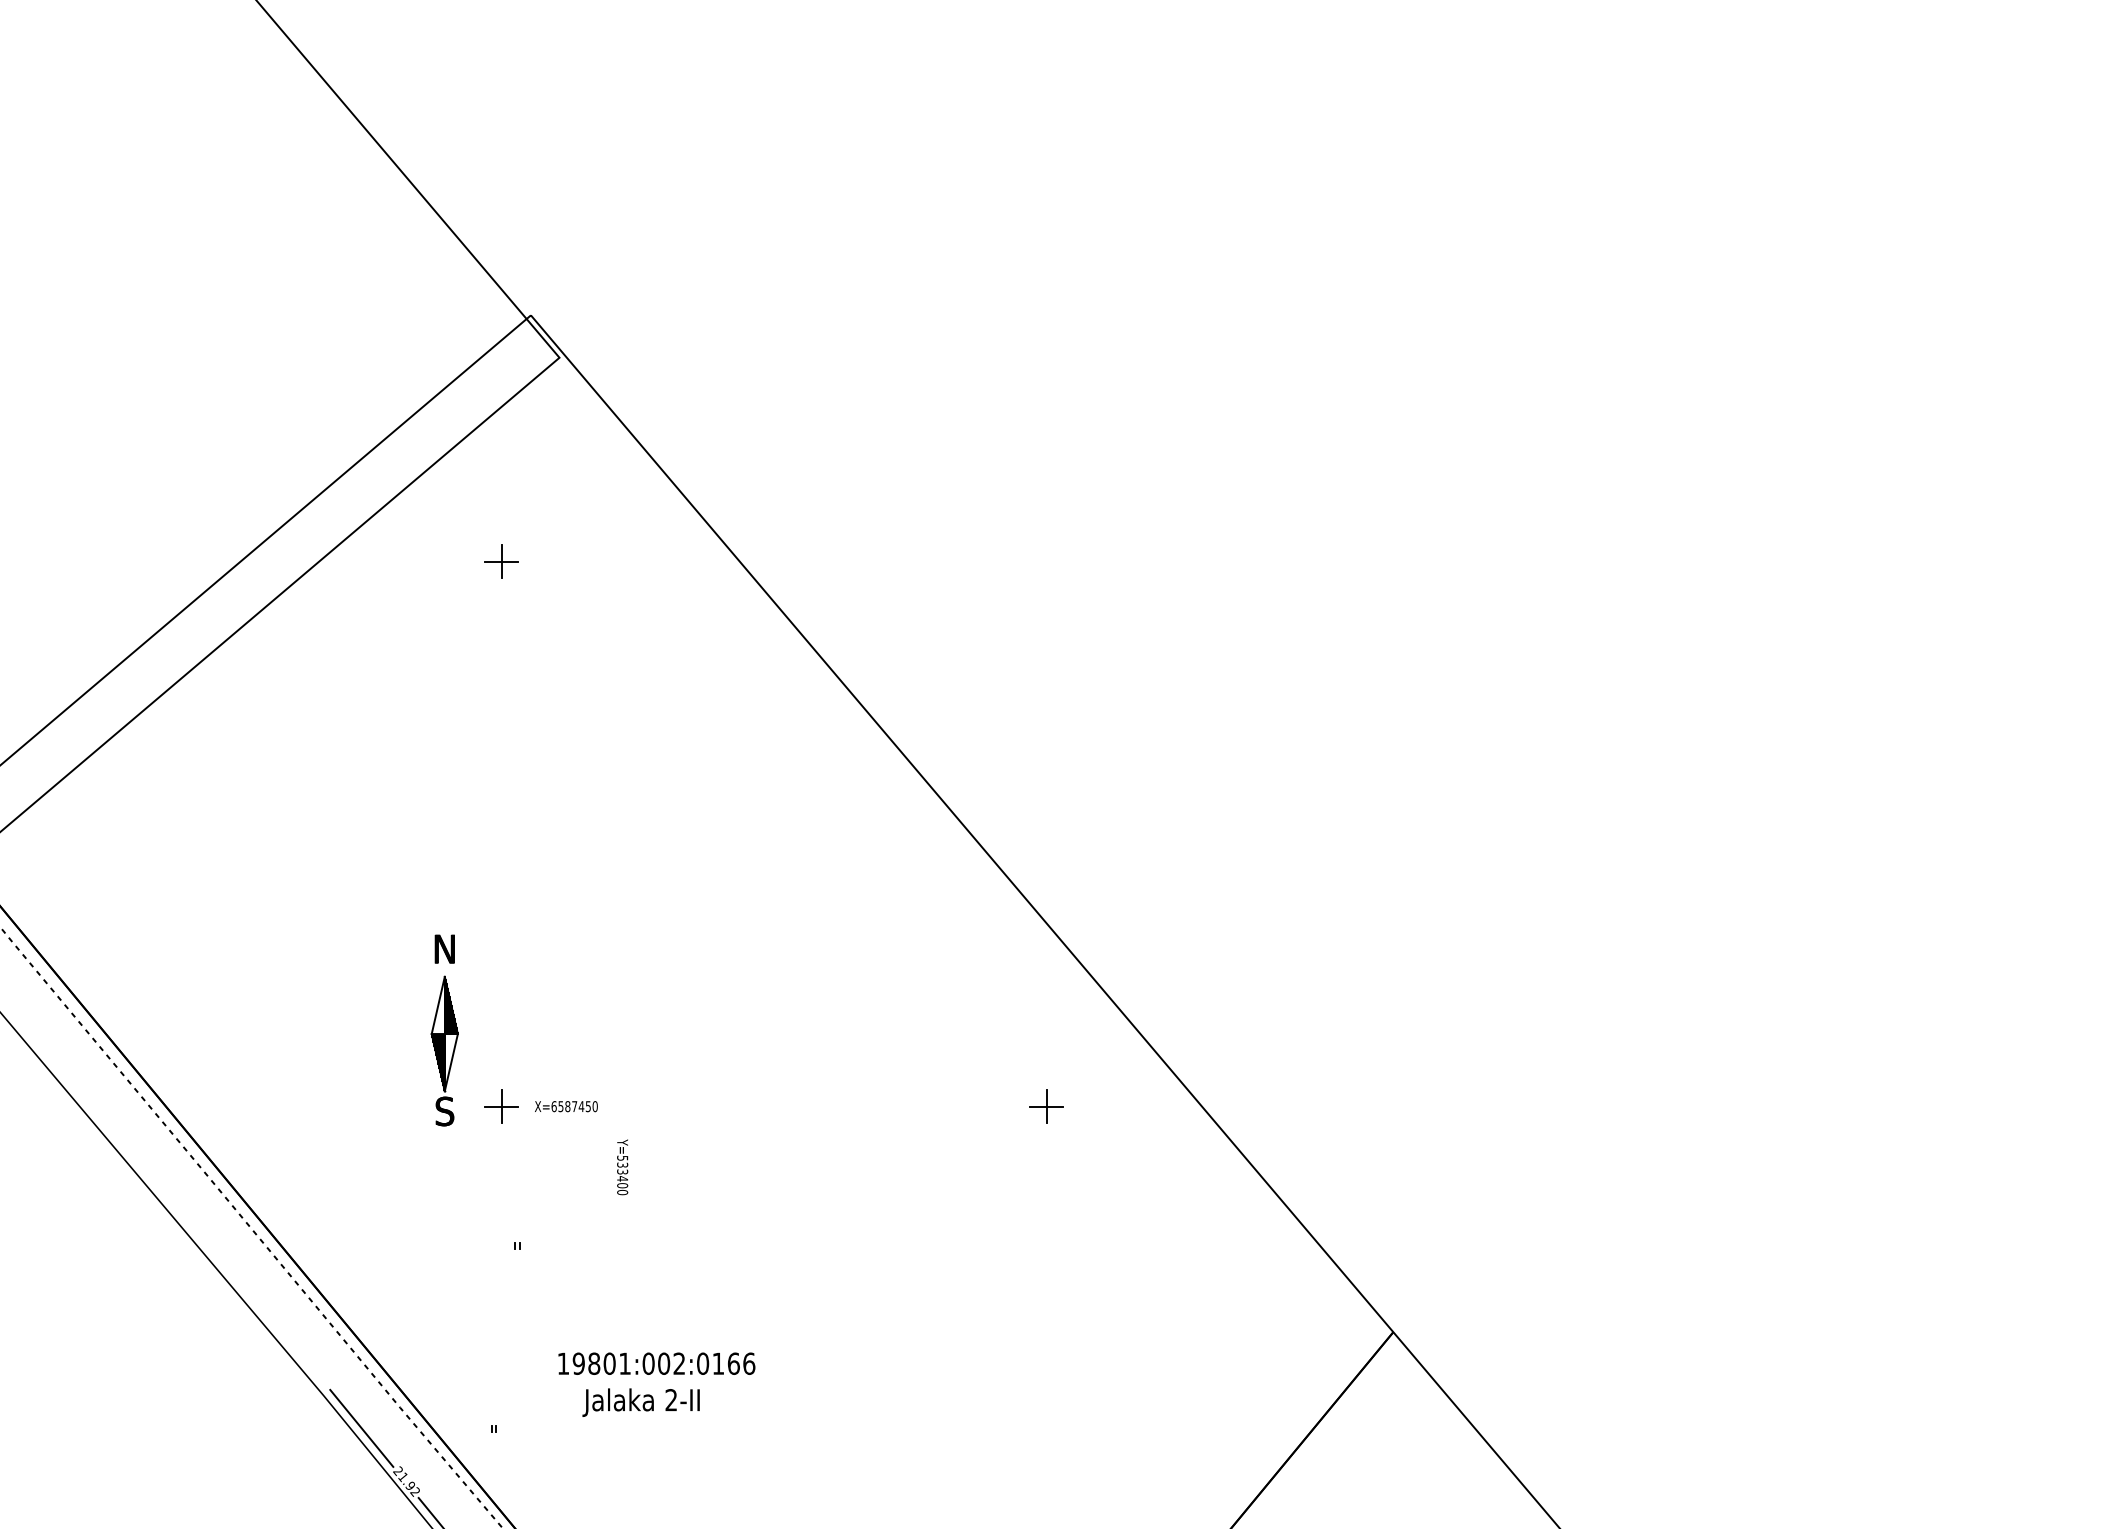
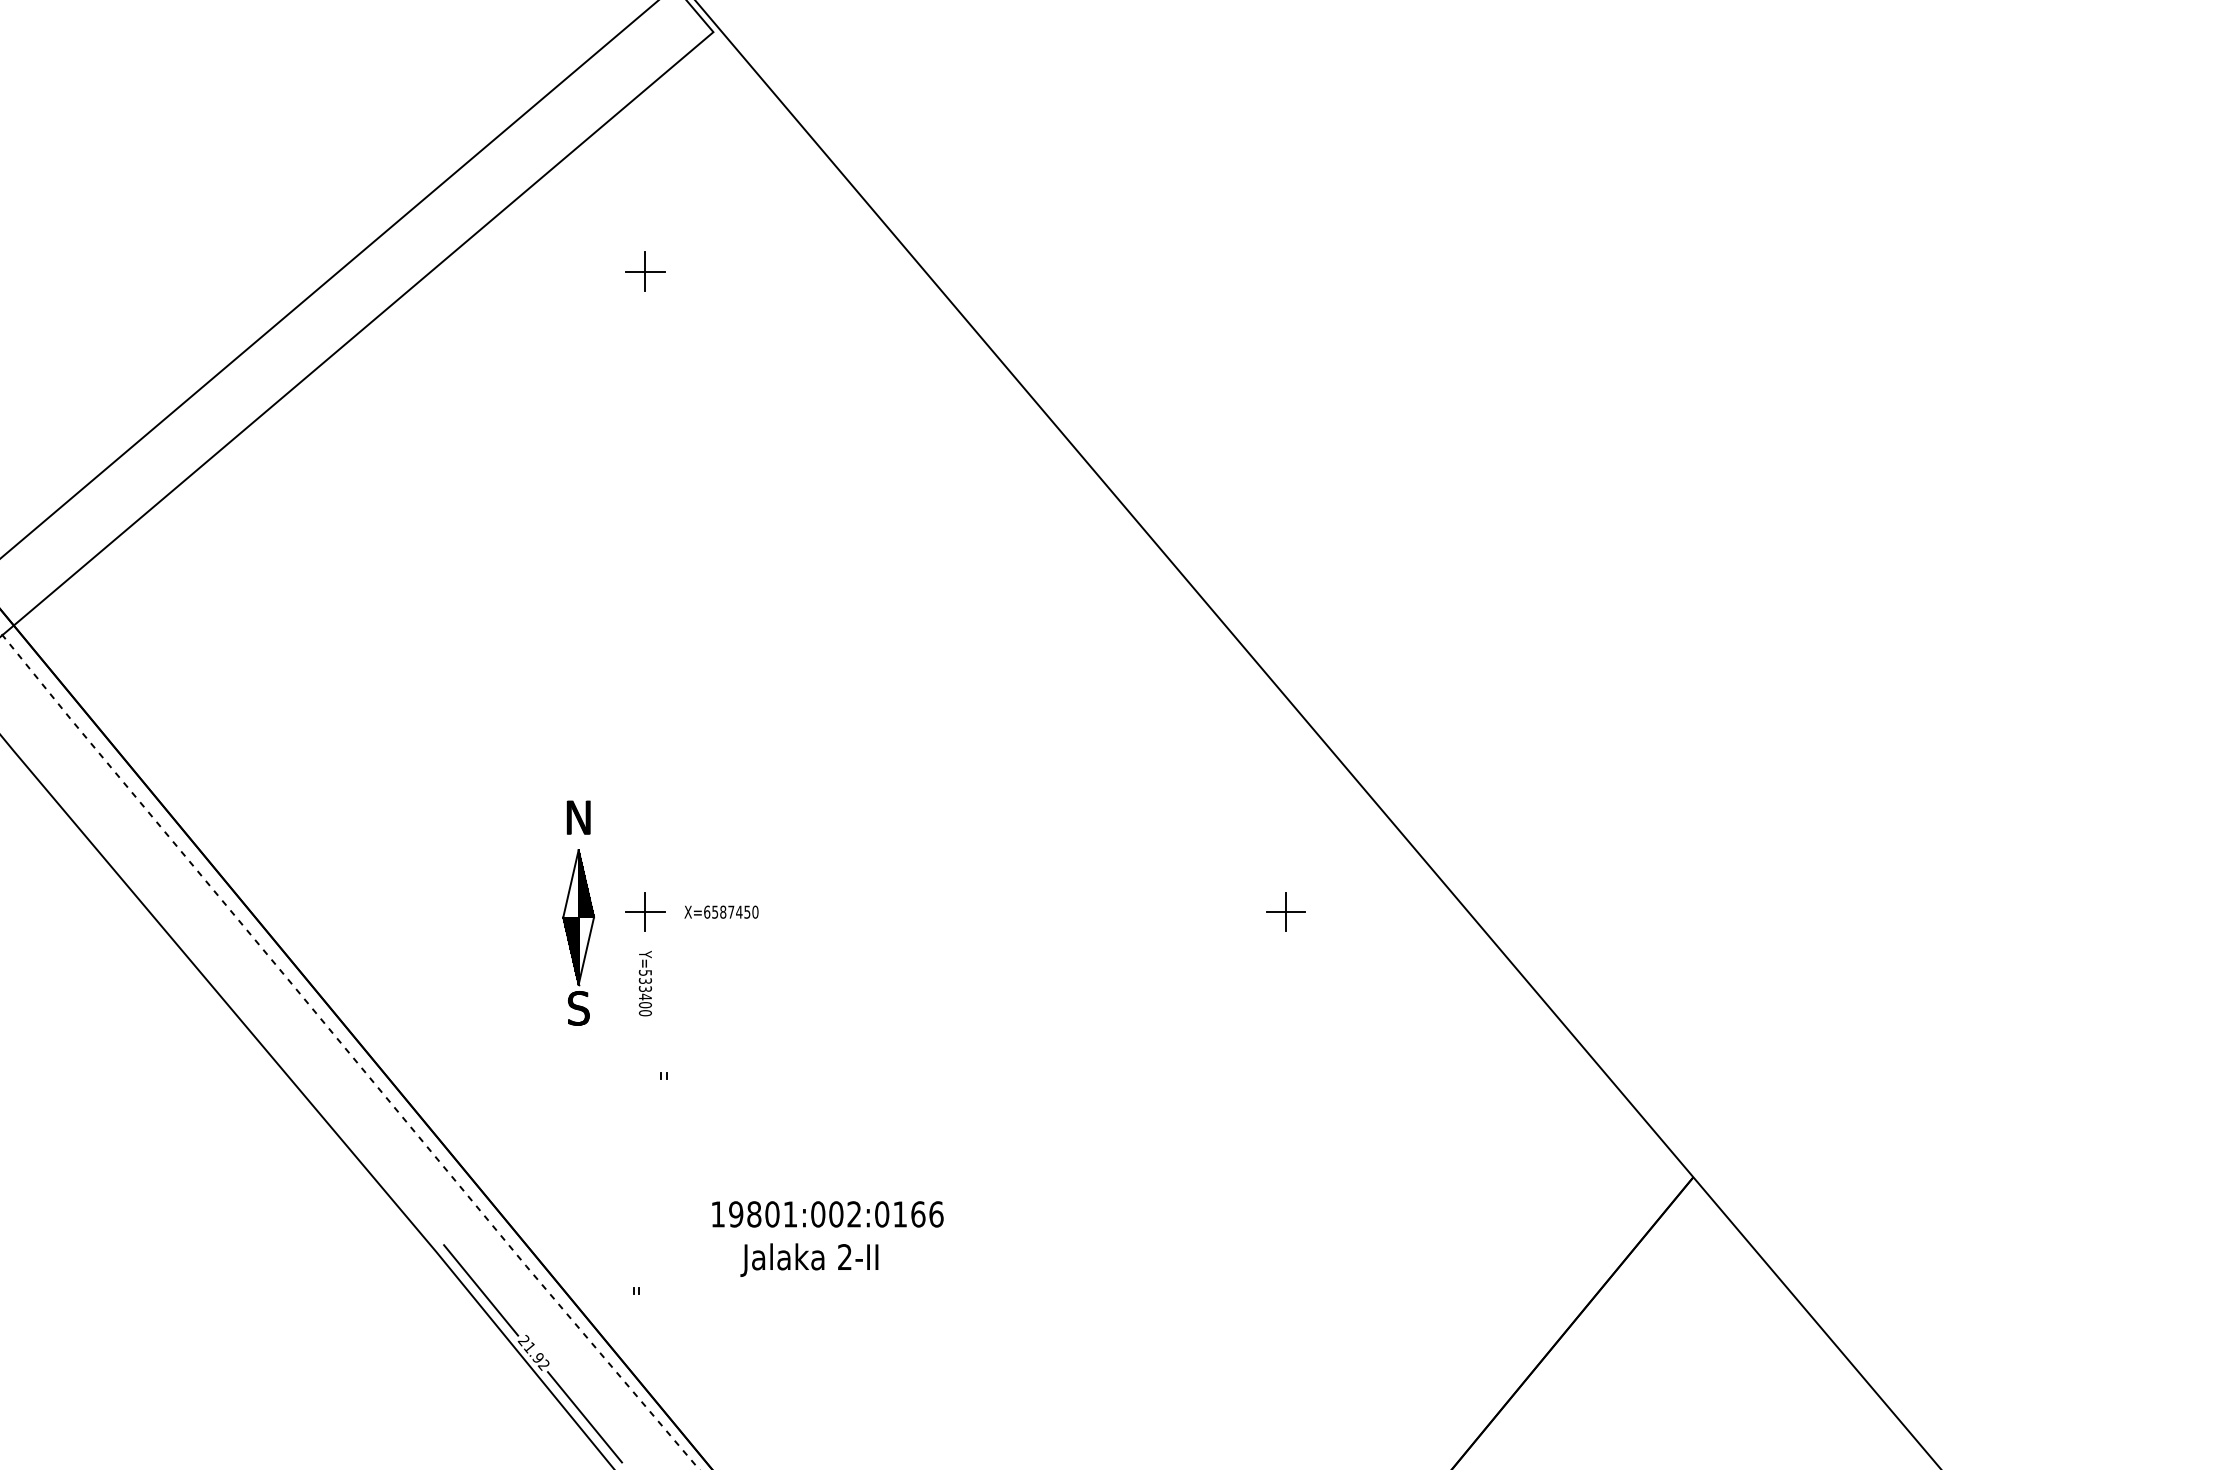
part: (444, 1030) -> (578, 913), moved
text: (622, 1167) -> (645, 983), moved

